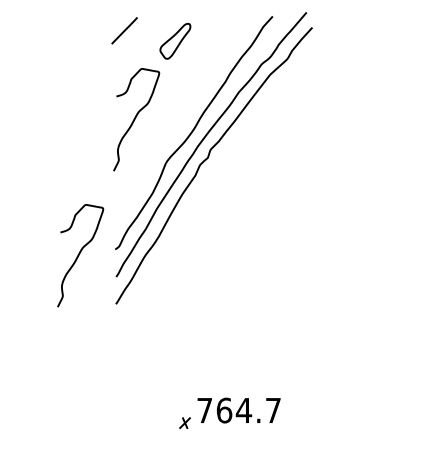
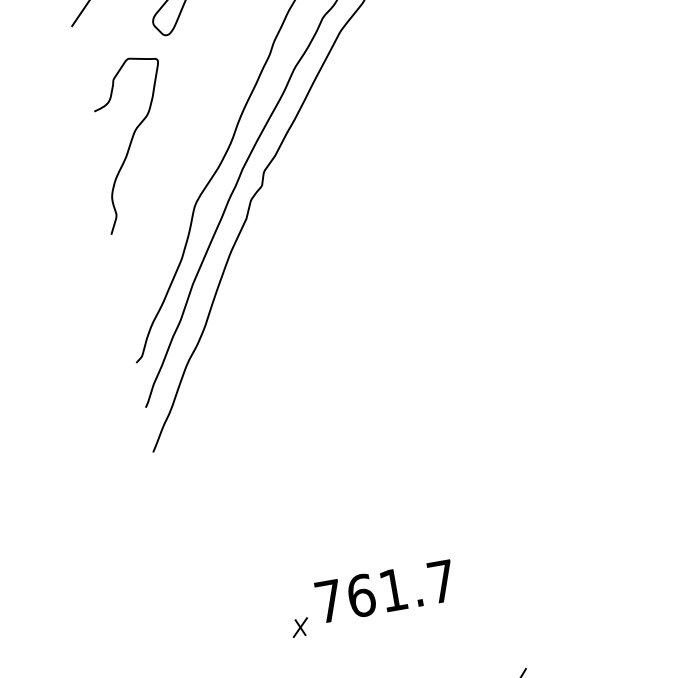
curve: (79, 255) -> (79, 382), removed
text: (243, 410) -> (392, 590), 764.7 -> 761.7

